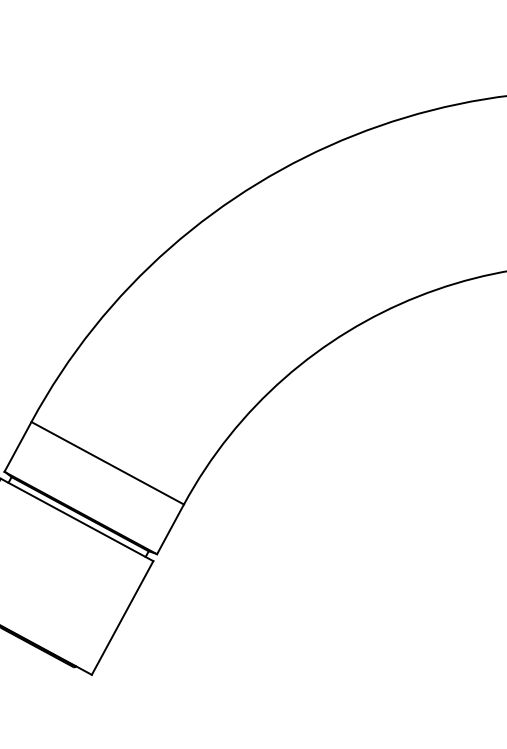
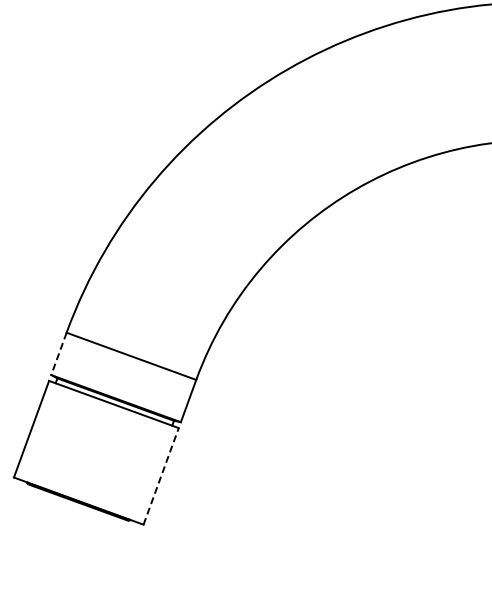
line: (17, 446) -> (58, 353), solid -> dashed
line: (123, 616) -> (161, 475), solid -> dashed

